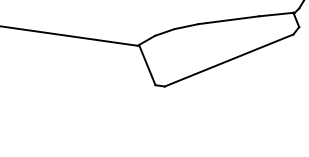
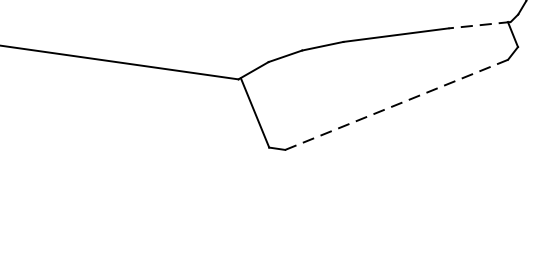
line: (276, 14) -> (478, 25), solid -> dashed
line: (229, 60) -> (397, 104), solid -> dashed

